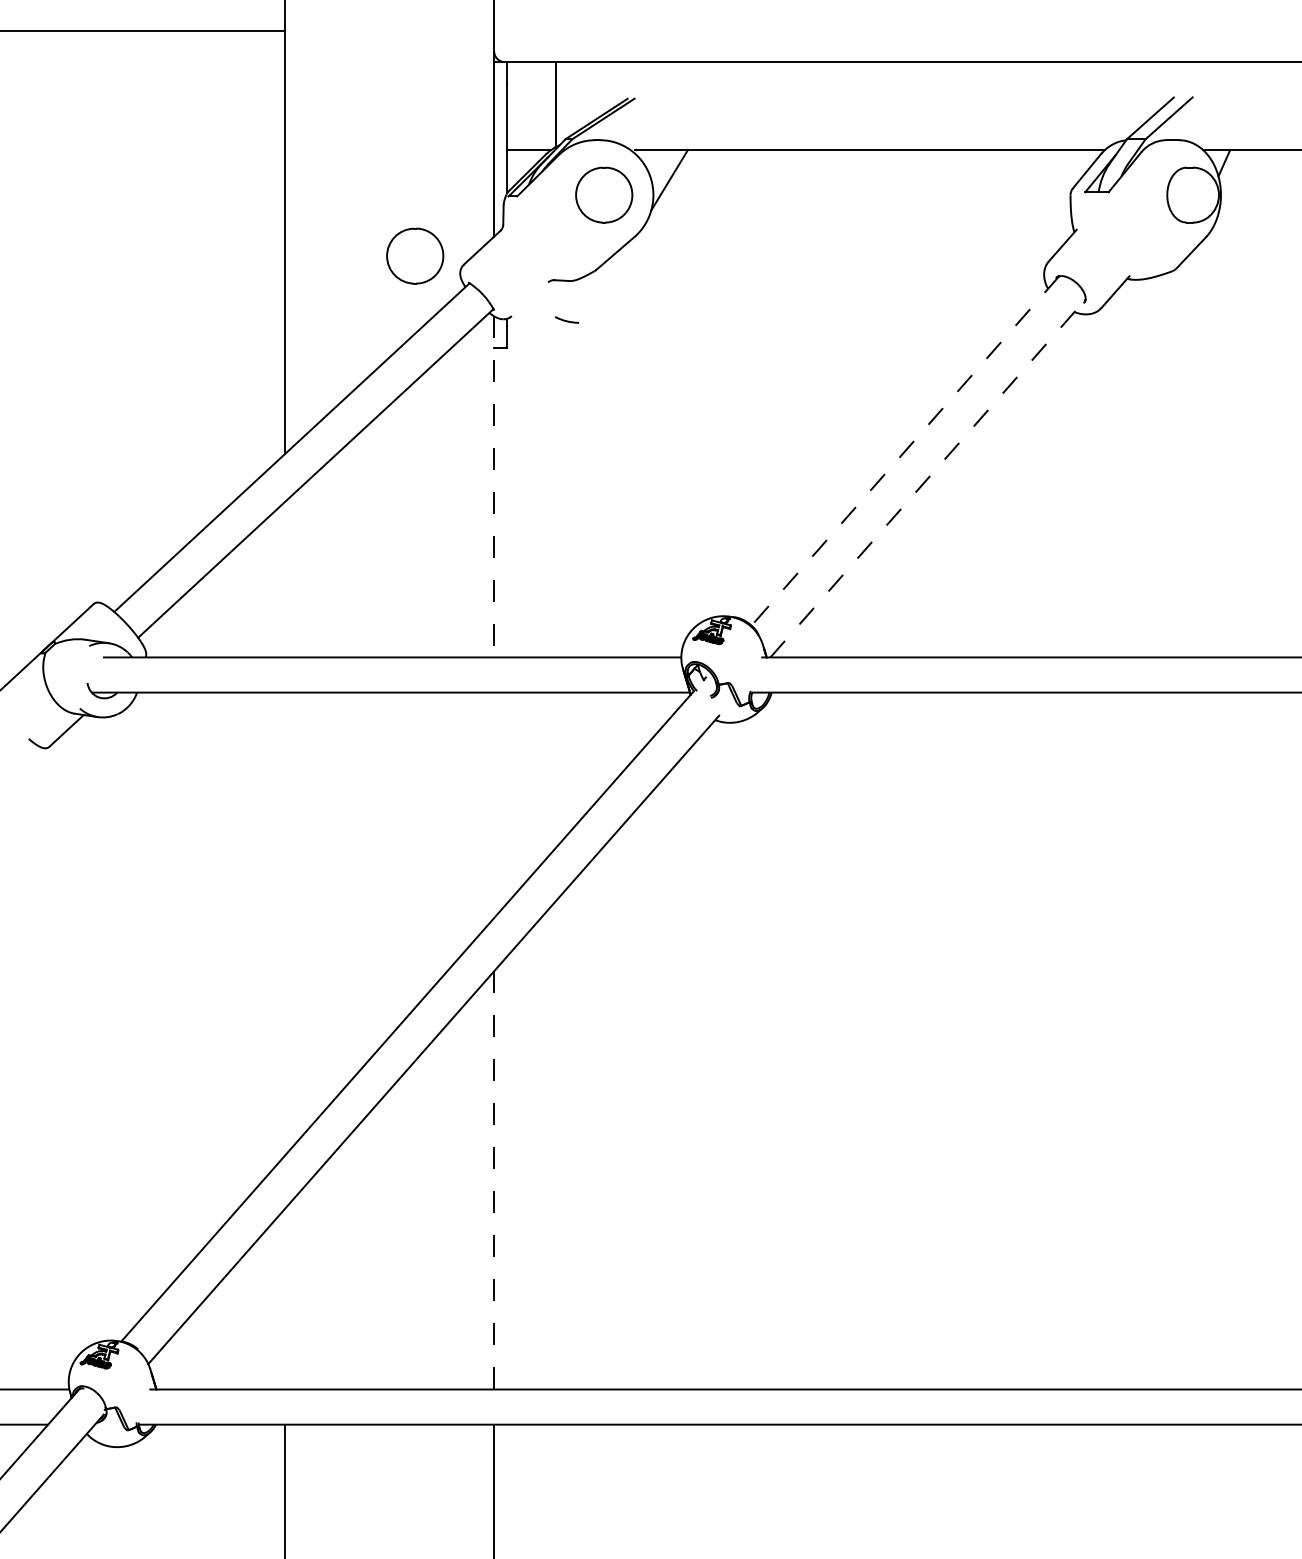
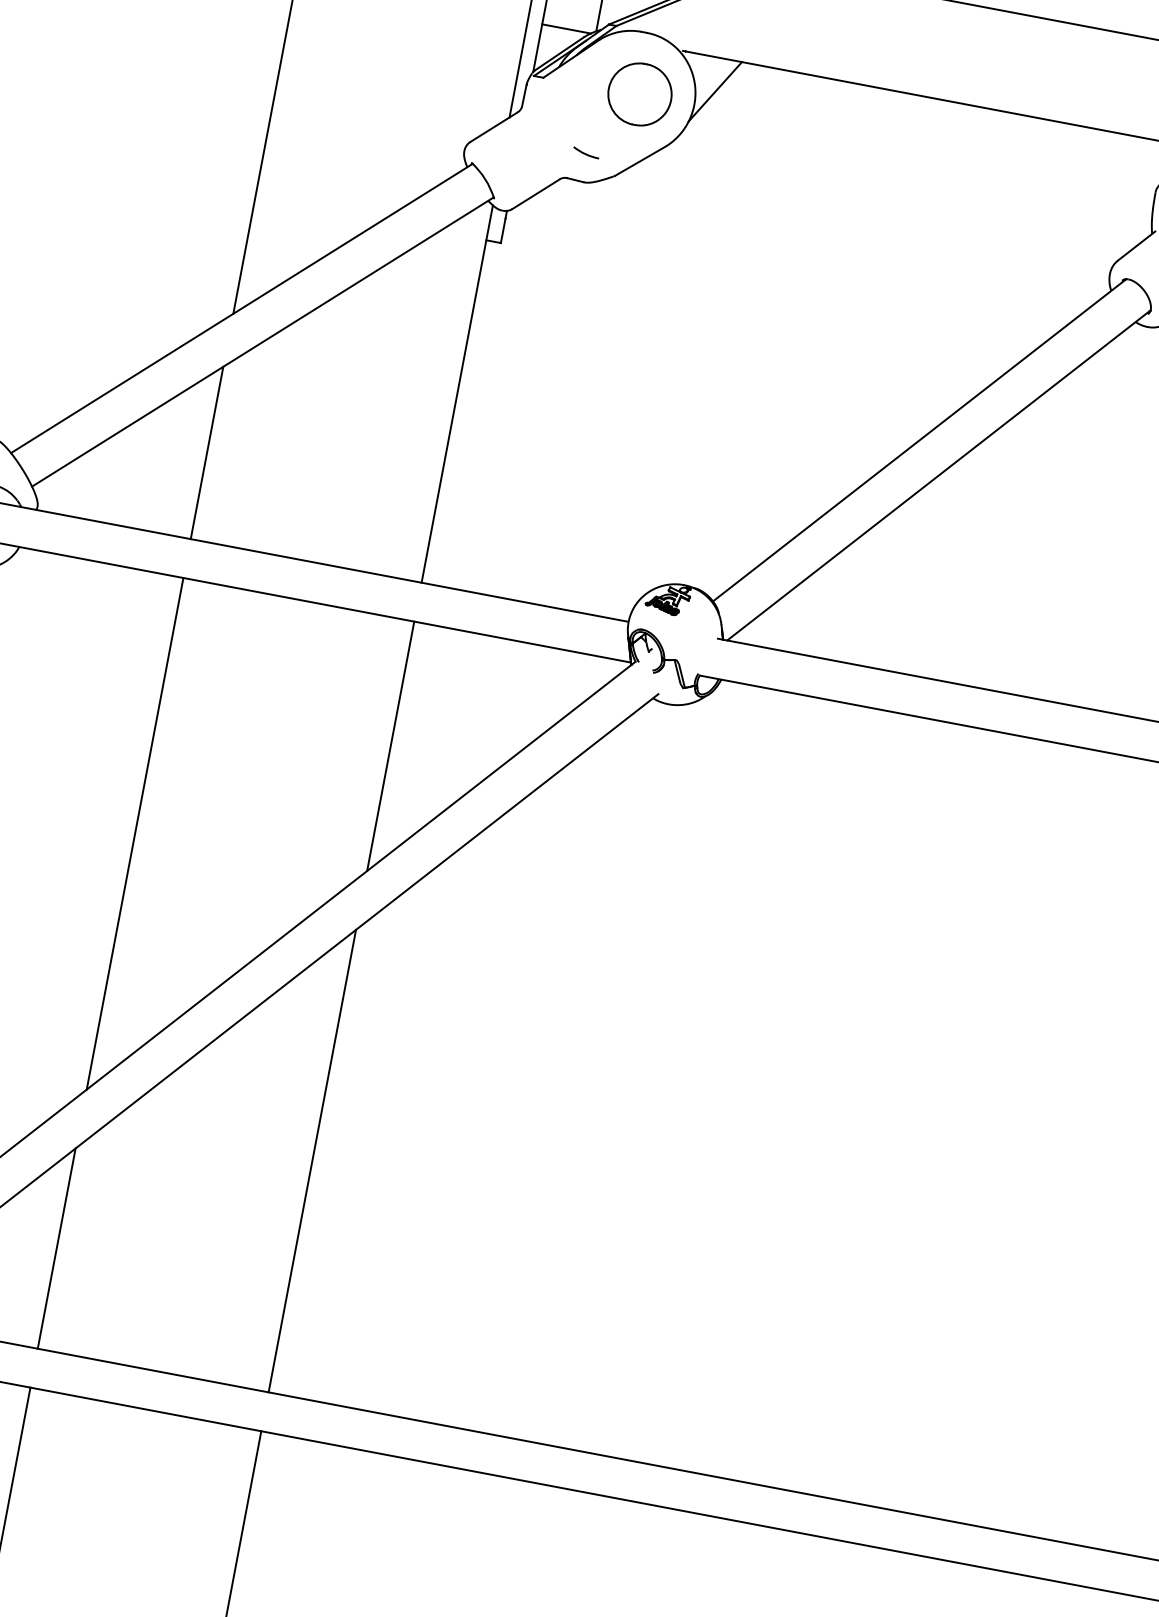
part: (415, 255) -> (418, 121), removed
line: (529, 299) -> (535, 194), added
arc: (566, 320) -> (585, 153), moved
line: (905, 450) -> (919, 439), dashed -> solid
line: (928, 478) -> (939, 475), dashed -> solid
line: (494, 486) -> (457, 393), dashed -> solid
line: (285, 579) -> (207, 452), added
line: (494, 805) -> (391, 746), added
line: (285, 923) -> (135, 833), added
line: (494, 1180) -> (312, 1161), dashed -> solid
line: (285, 1298) -> (56, 1248), added

